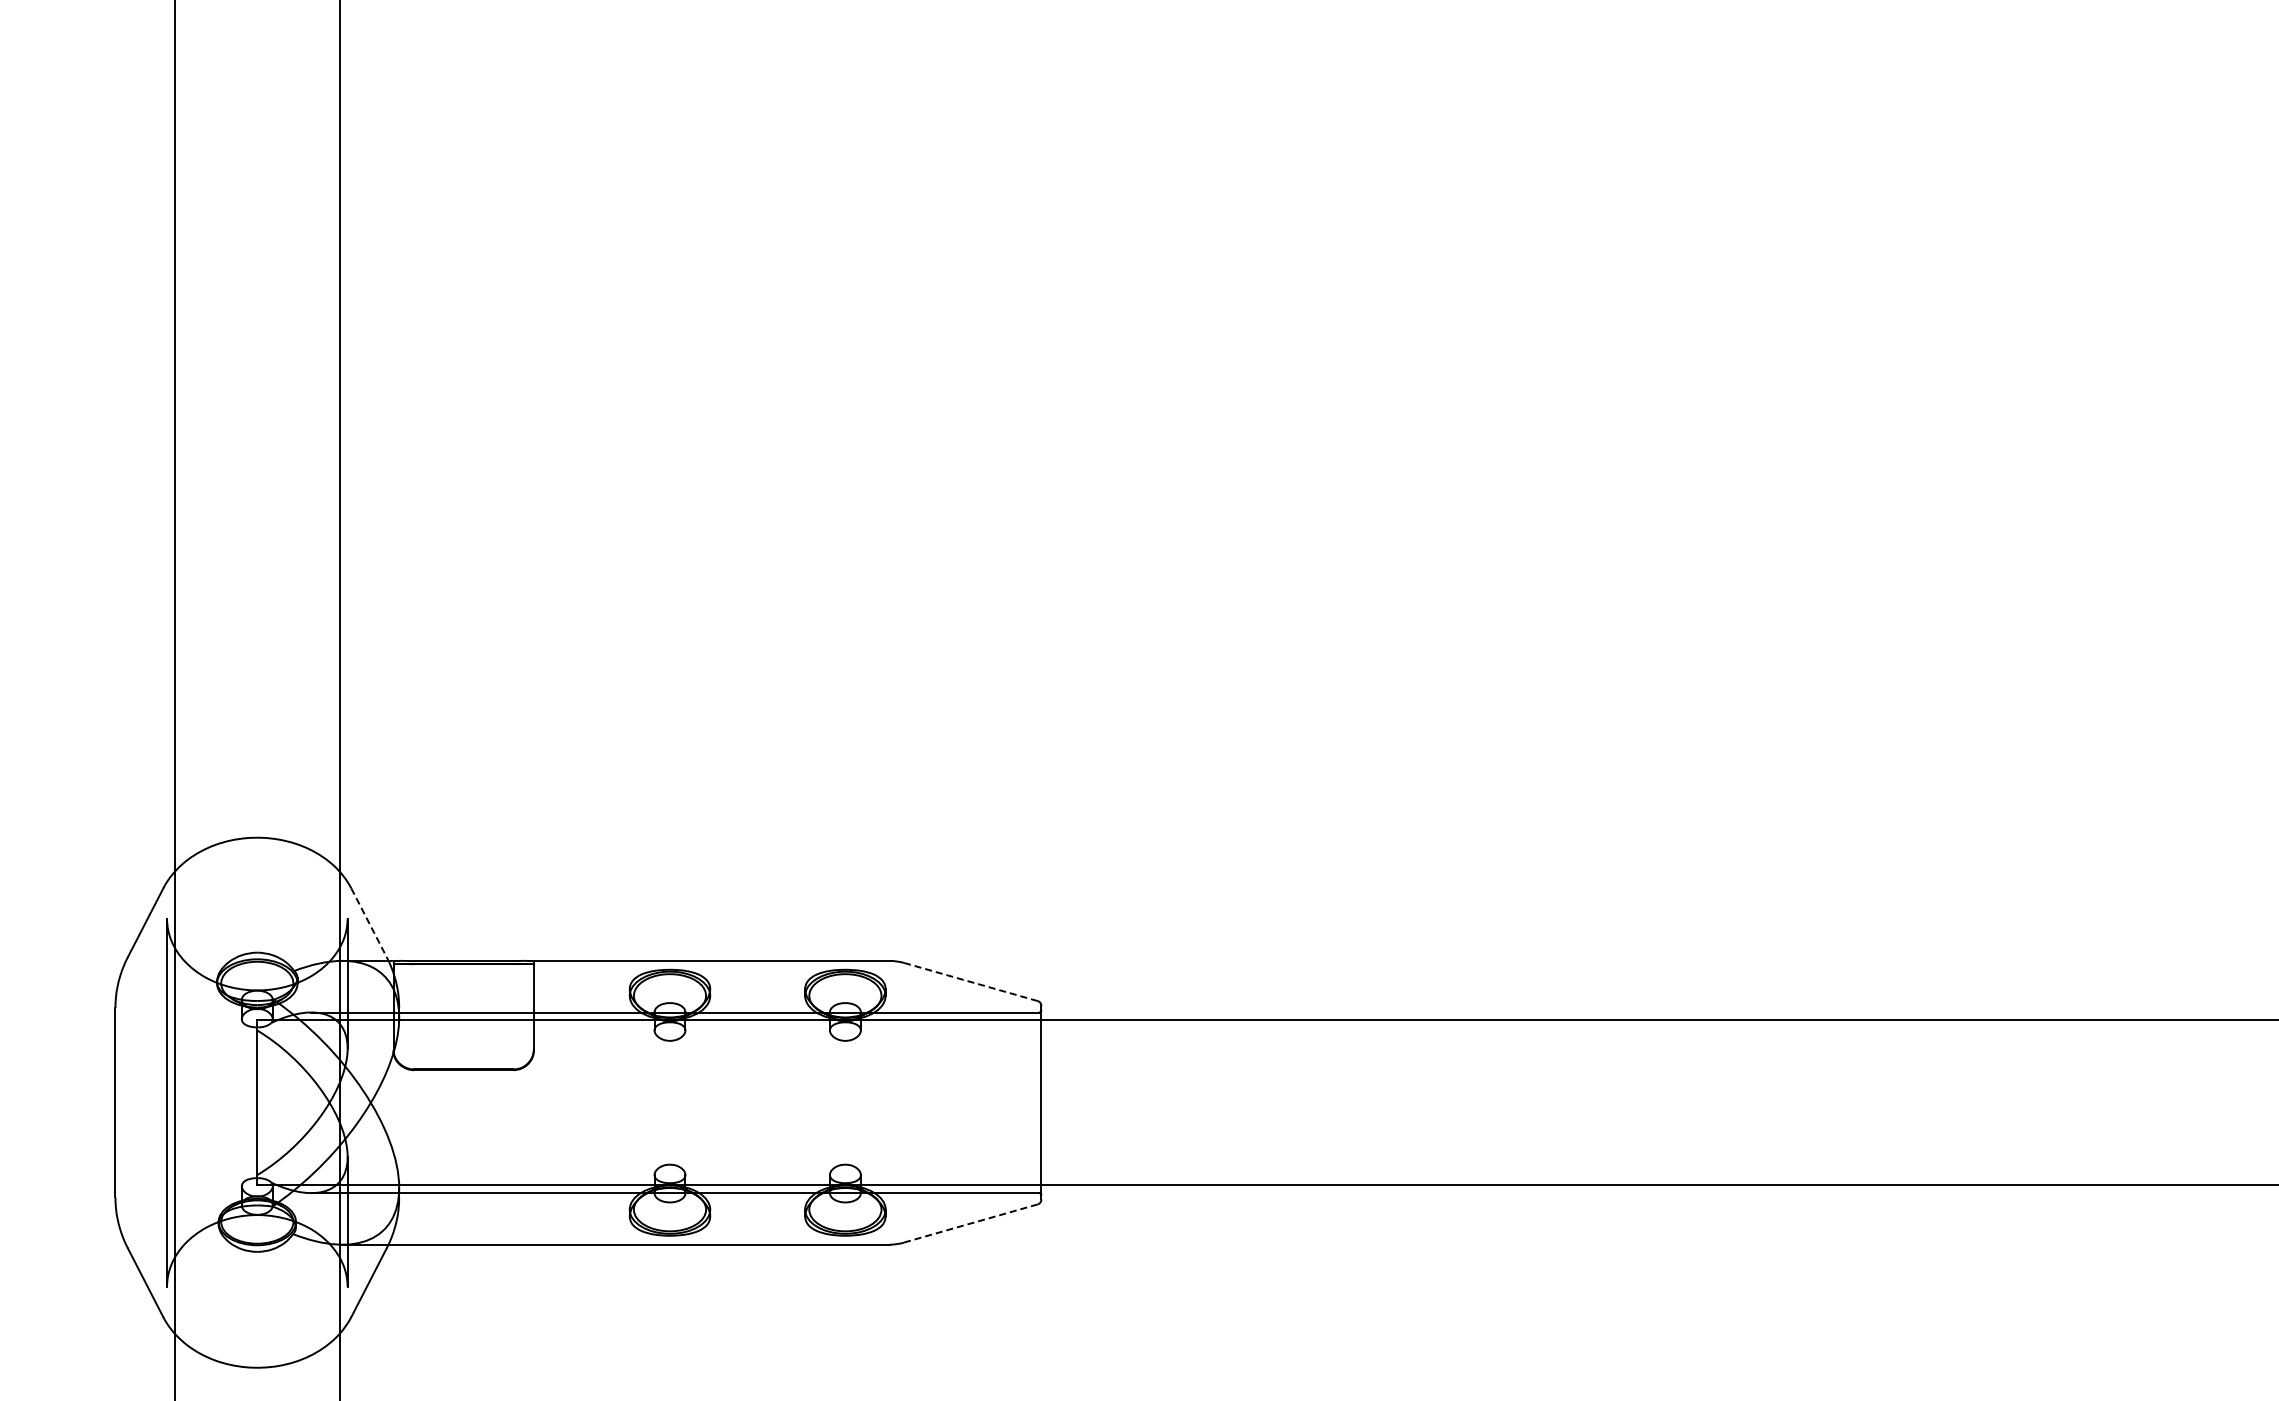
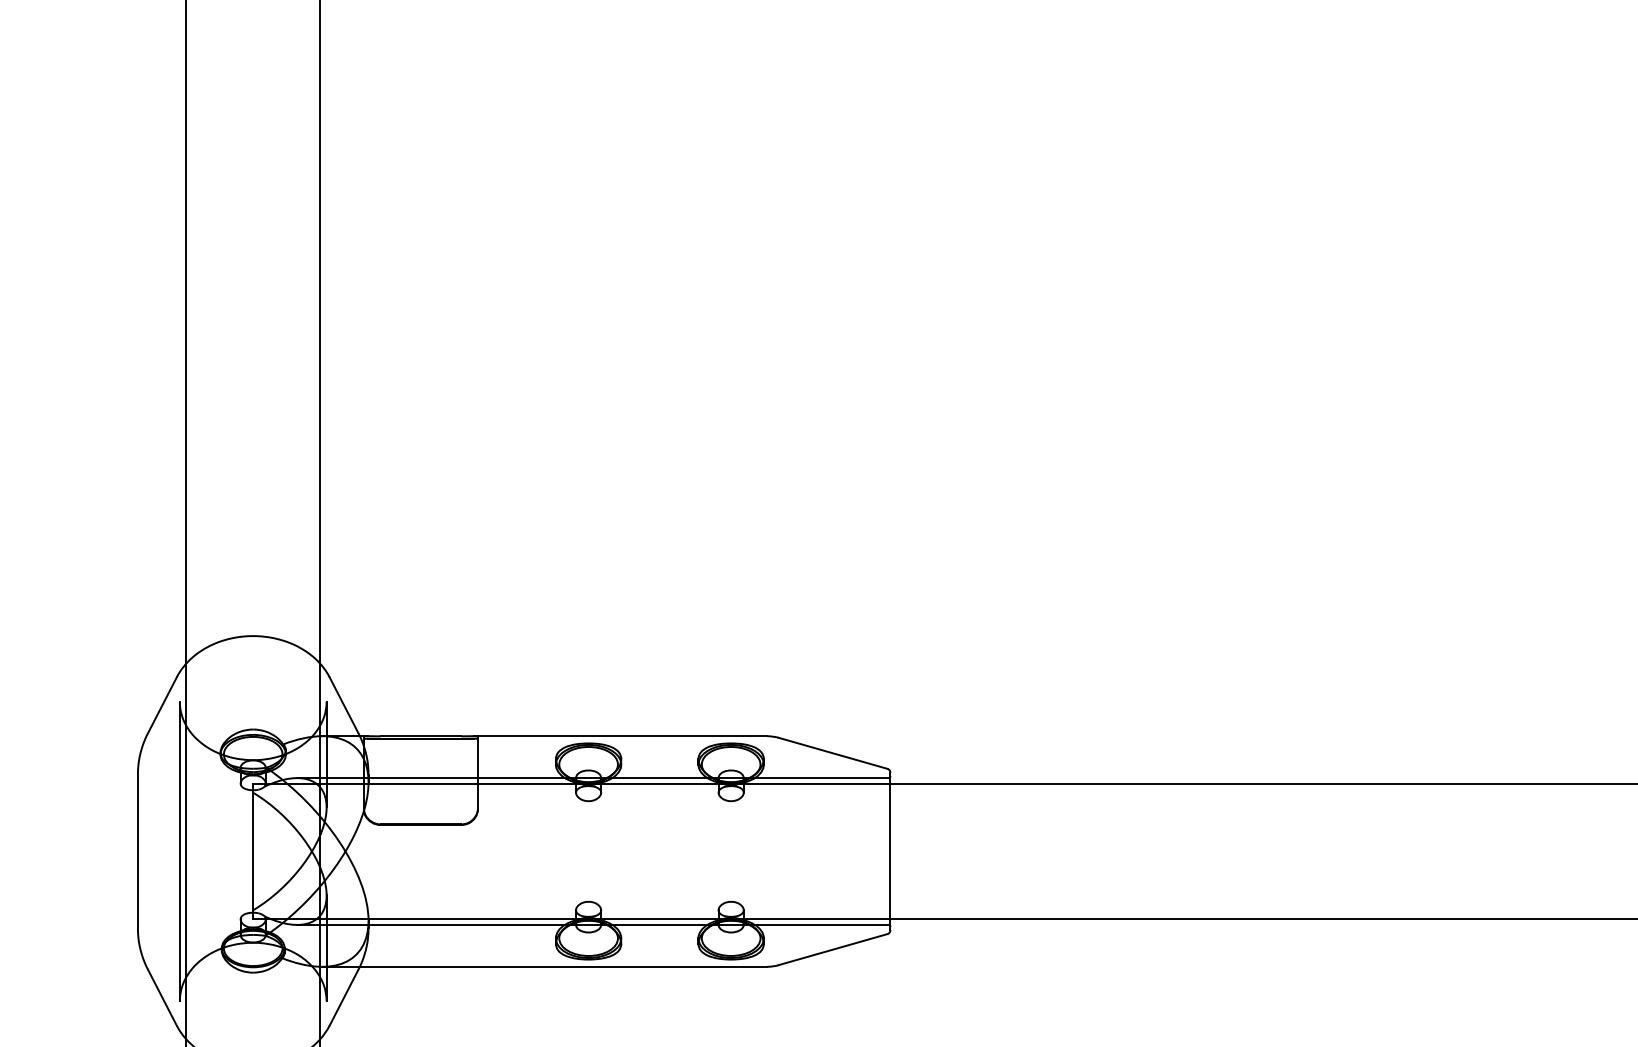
line: (368, 922) -> (343, 704), dashed -> solid
line: (970, 981) -> (832, 752), dashed -> solid
line: (970, 1223) -> (832, 949), dashed -> solid

